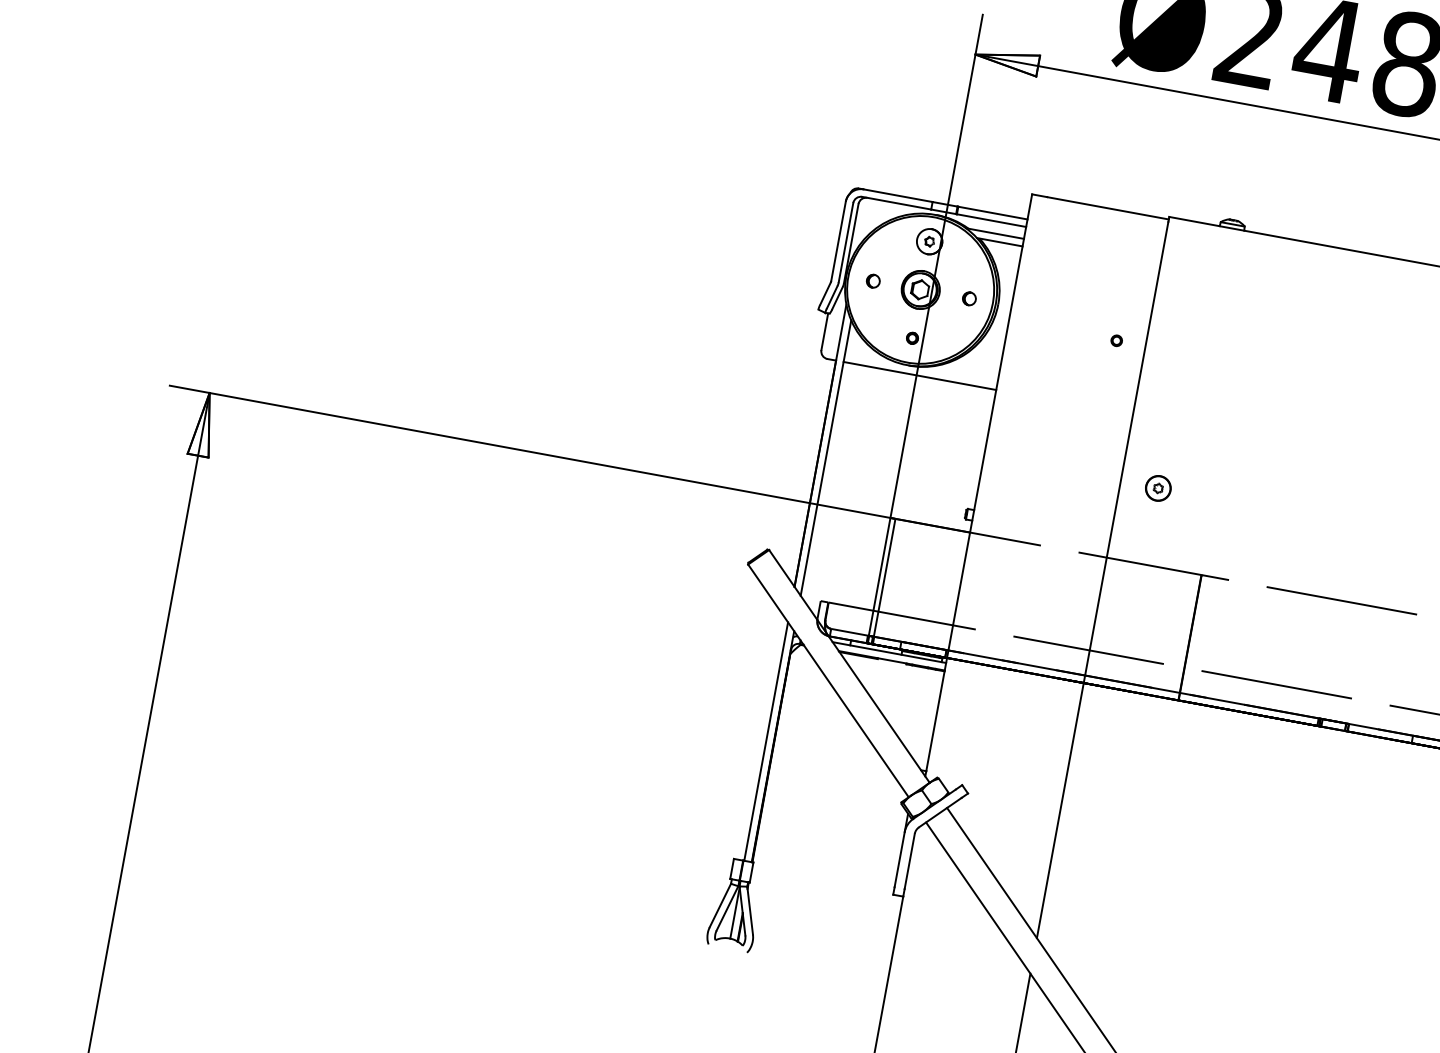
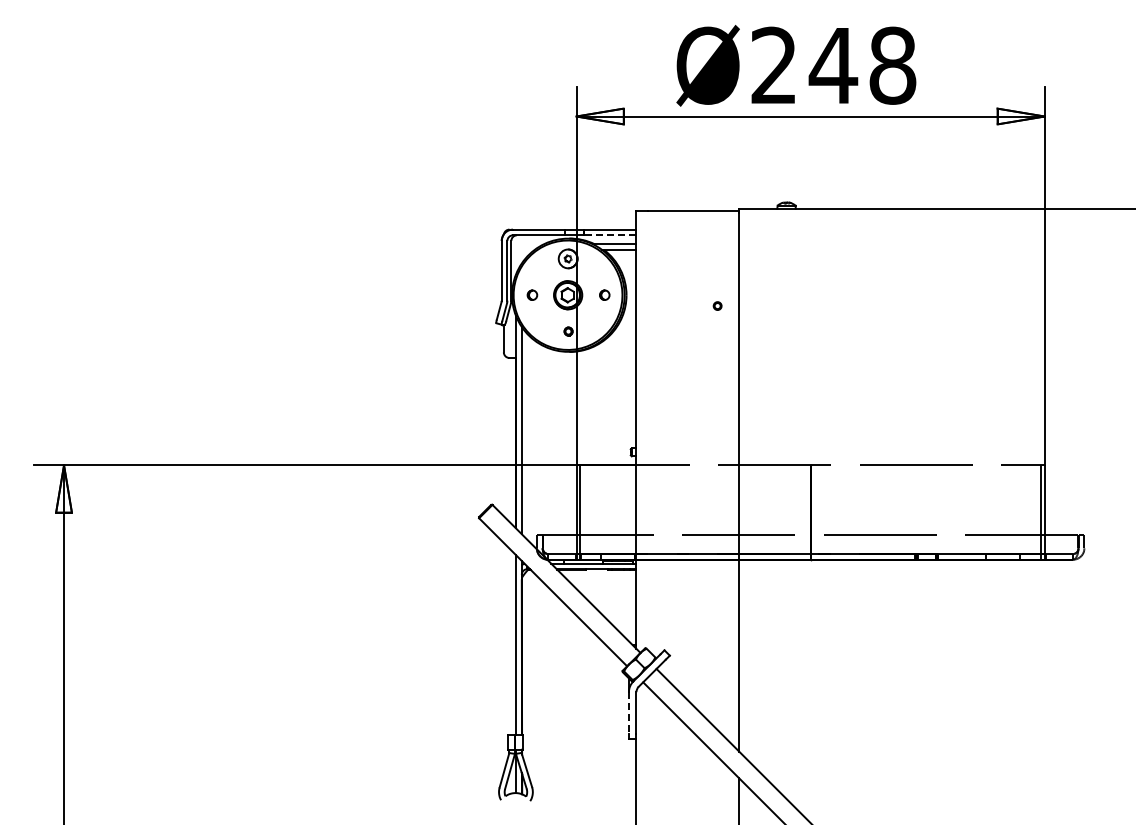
line: (990, 220) -> (609, 235), solid -> dashed
line: (919, 376) -> (578, 358), removed
part: (1158, 487) -> (767, 407), removed
line: (899, 858) -> (628, 712), solid -> dashed

